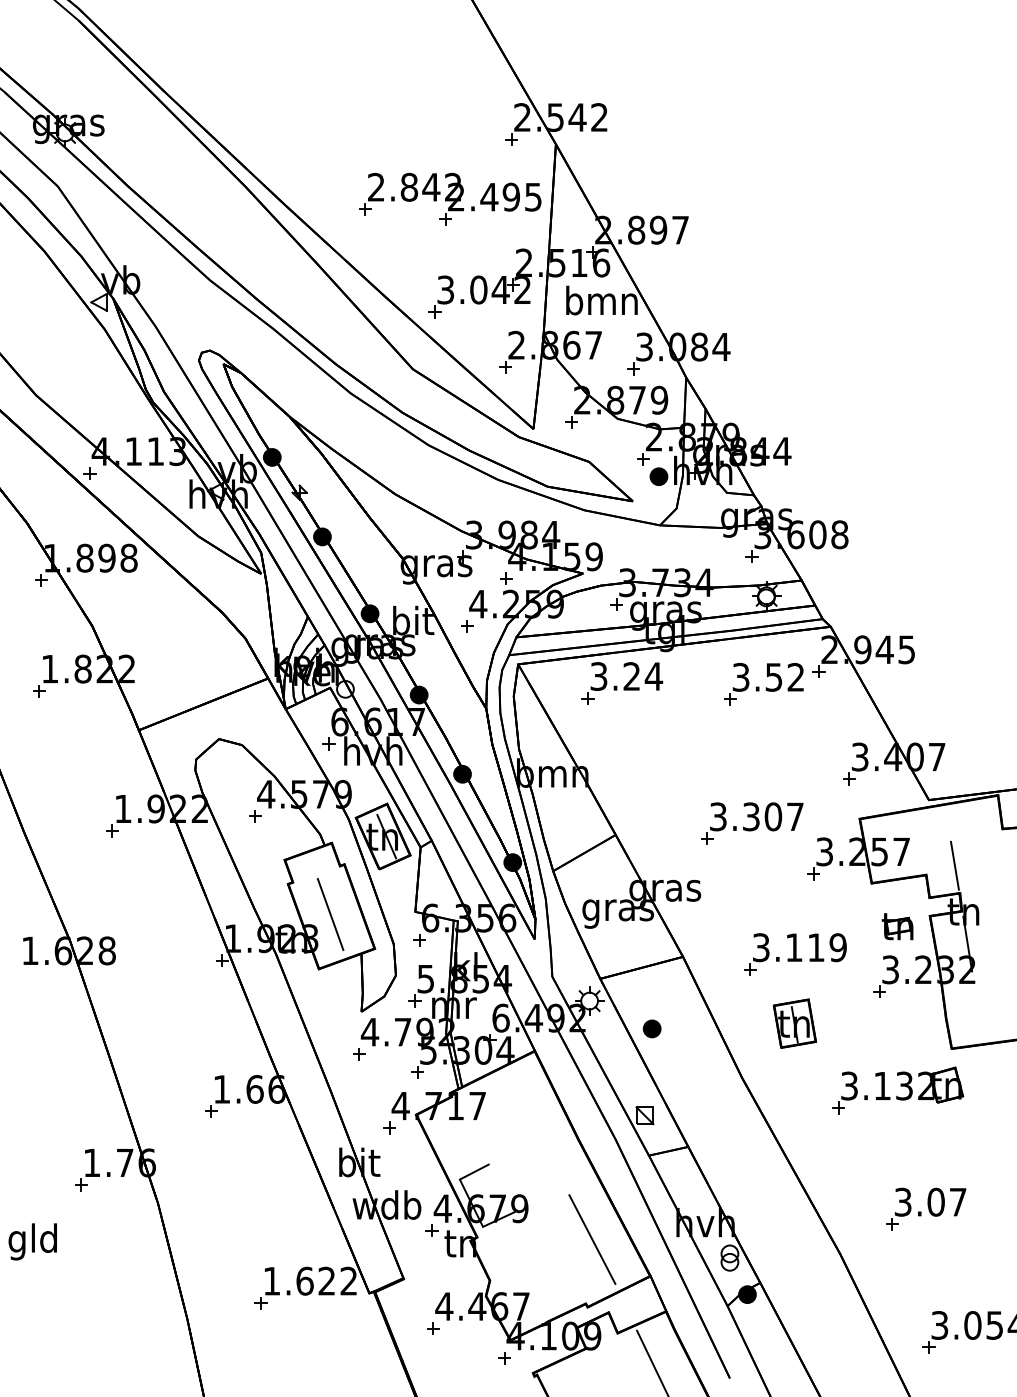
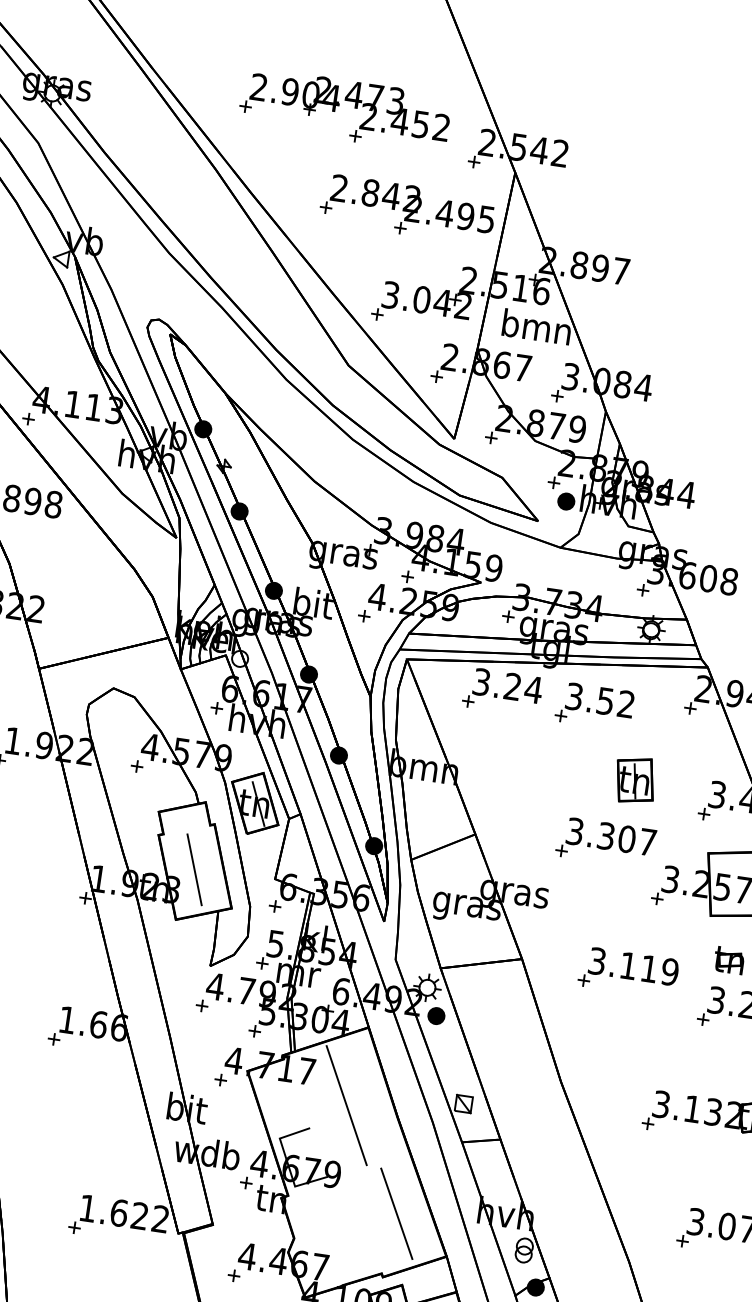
part: (363, 102) -> (339, 106), added
part: (763, 684) -> (594, 706), moved
part: (794, 1023) -> (634, 780), moved
part: (651, 1028) -> (435, 1015), moved
line: (523, 1134) -> (346, 1104), added

